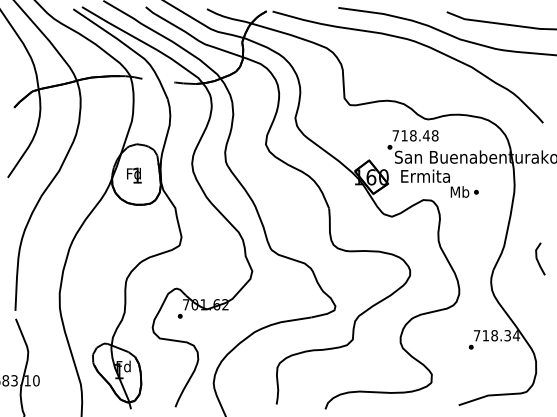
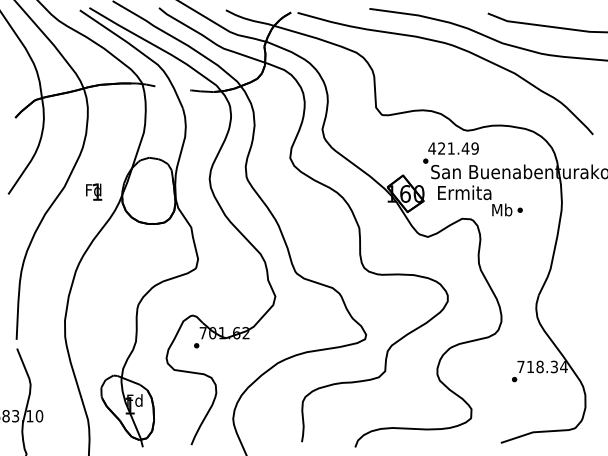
text: (415, 135) -> (453, 148), 718.48 -> 421.49
text: (134, 175) -> (94, 191), moved
line: (538, 259) -> (588, 283), removed

